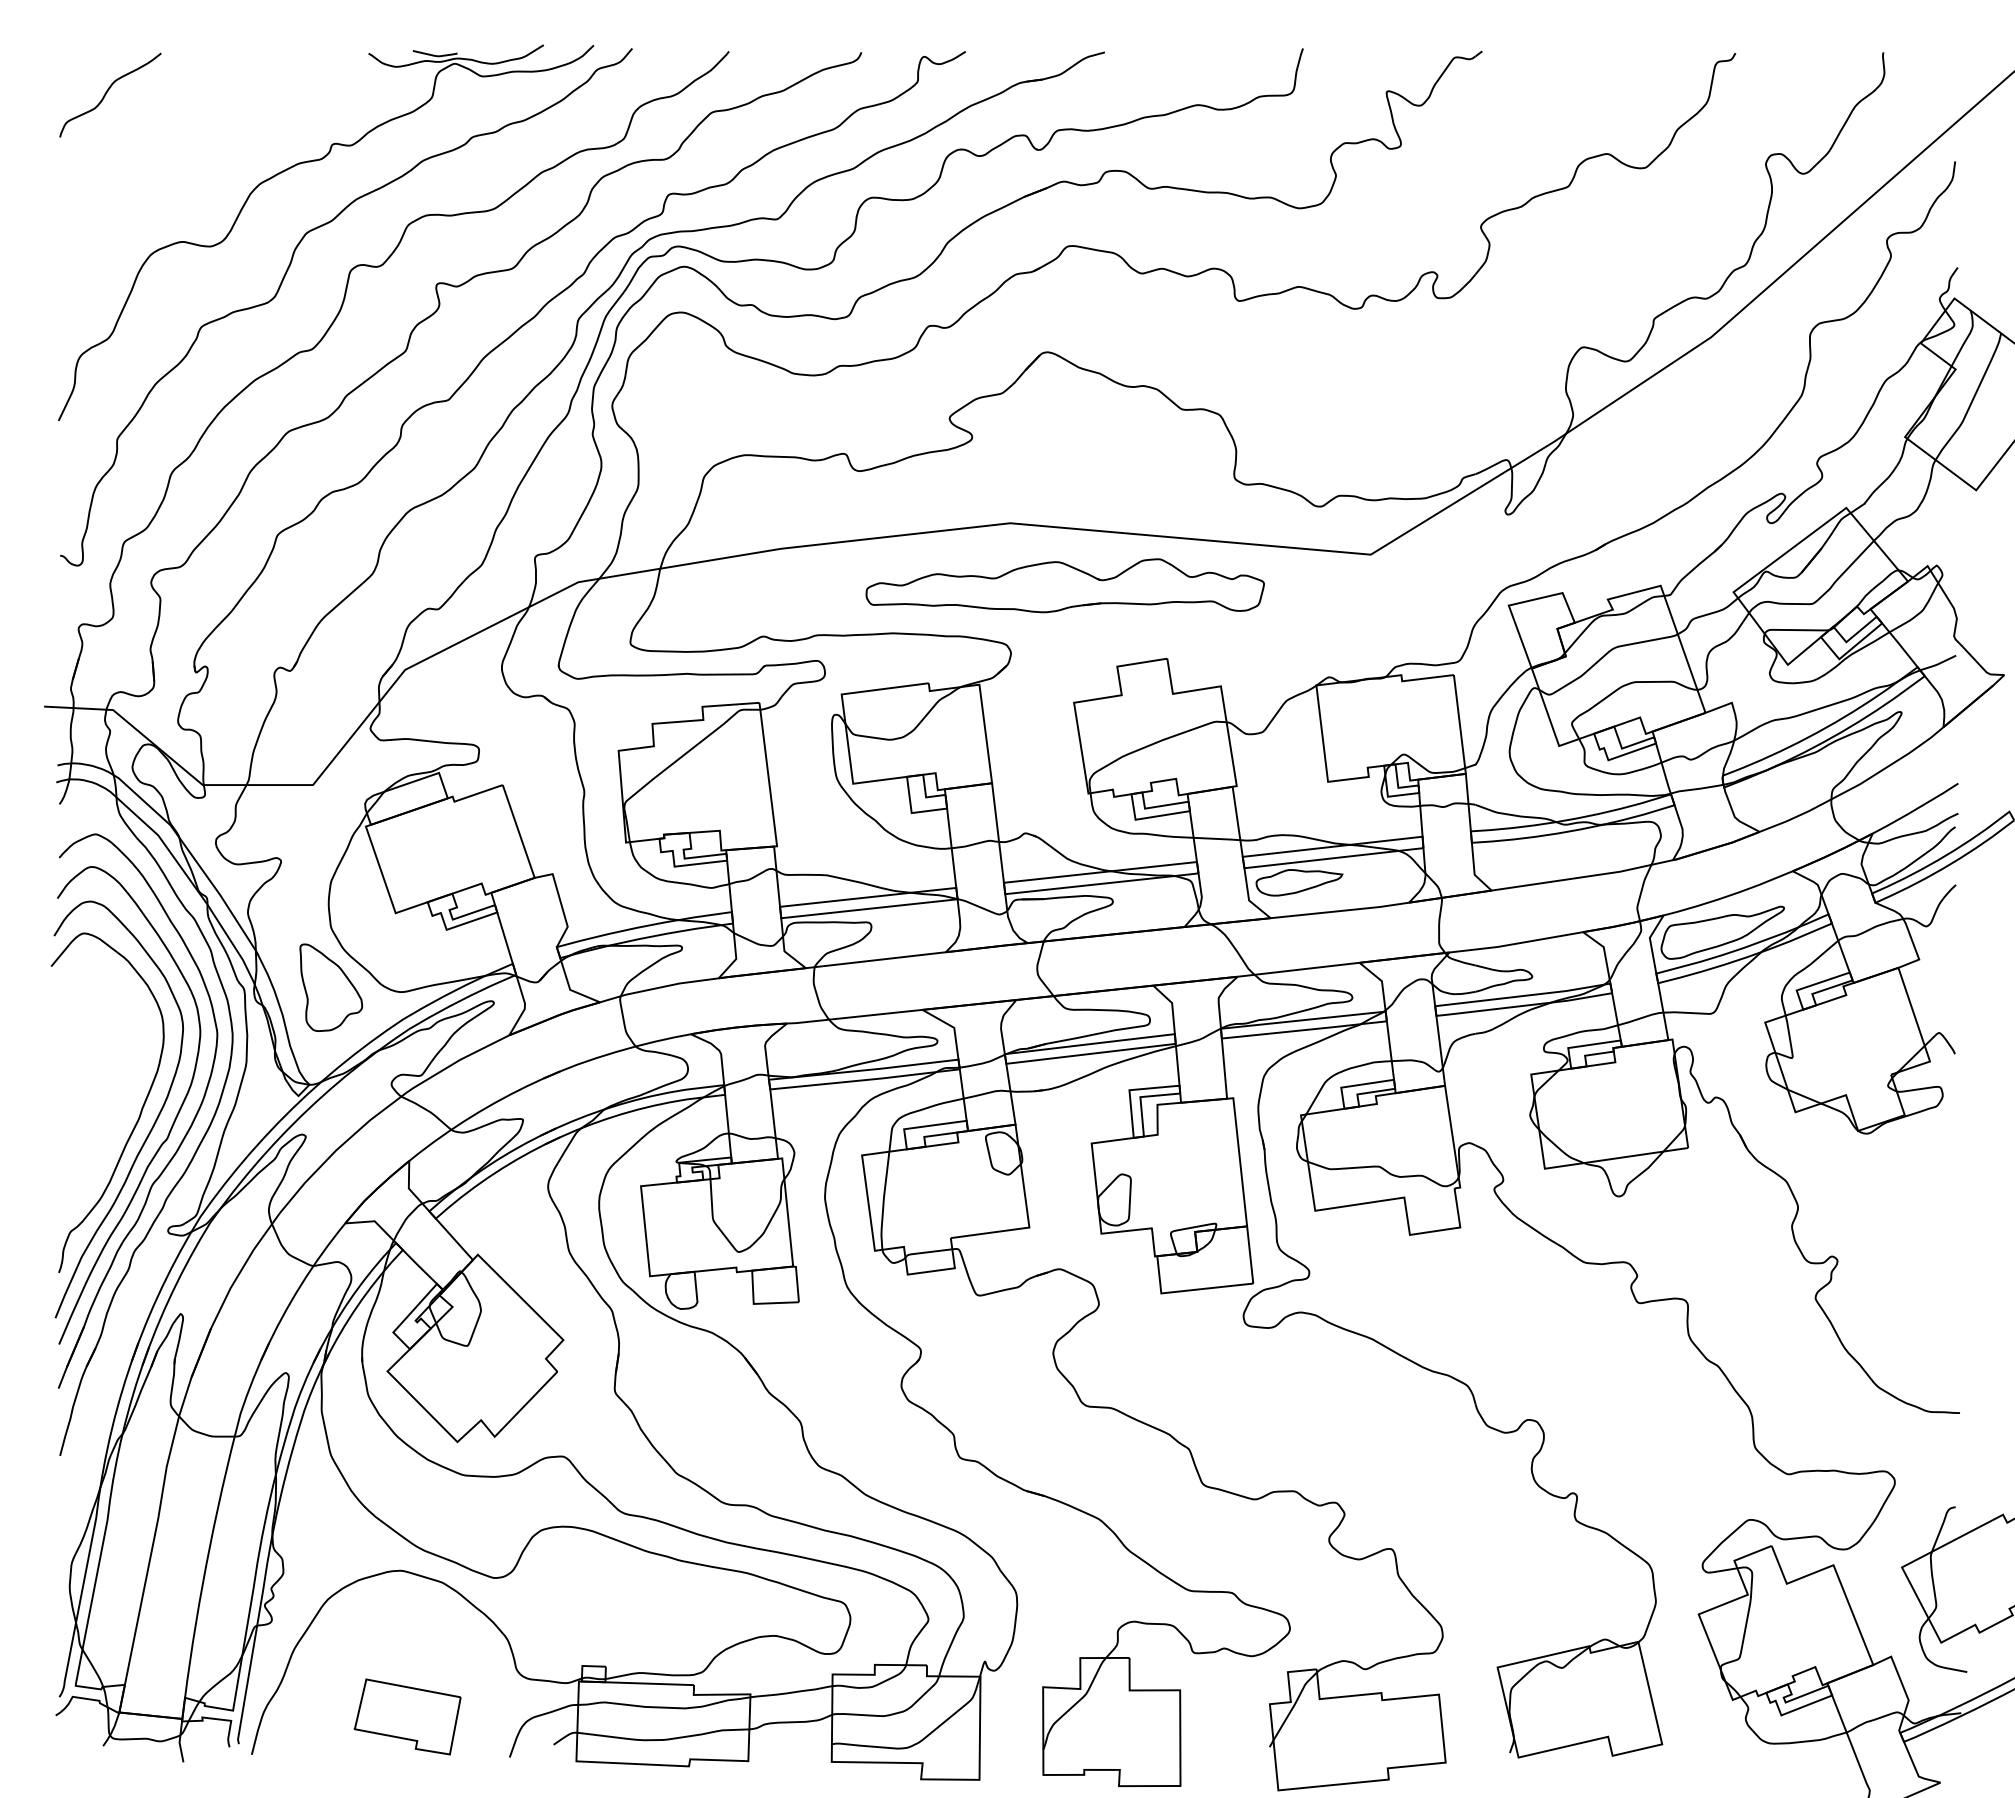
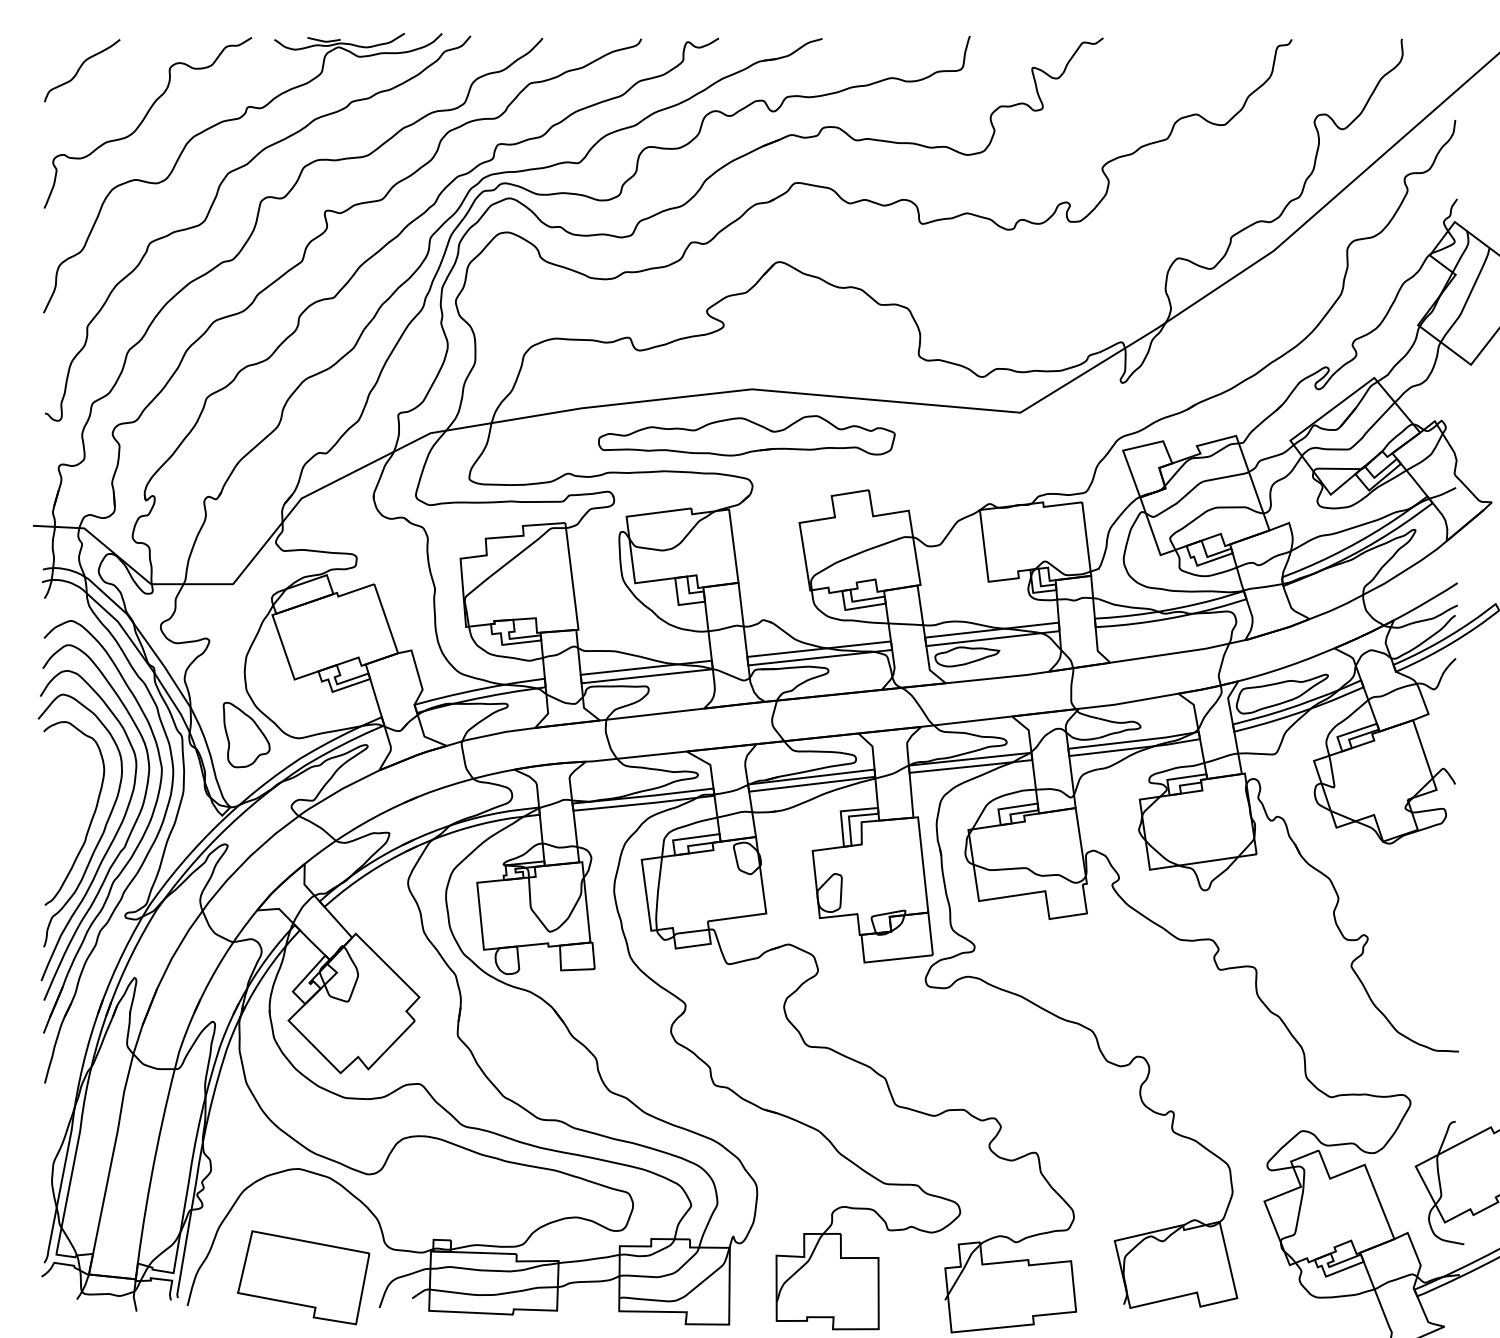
curve: (192, 163) -> (143, 121), added
part: (1064, 585) -> (746, 435), moved
curve: (122, 1100) -> (91, 818), added
part: (407, 1716) -> (303, 1277), size x1.67

